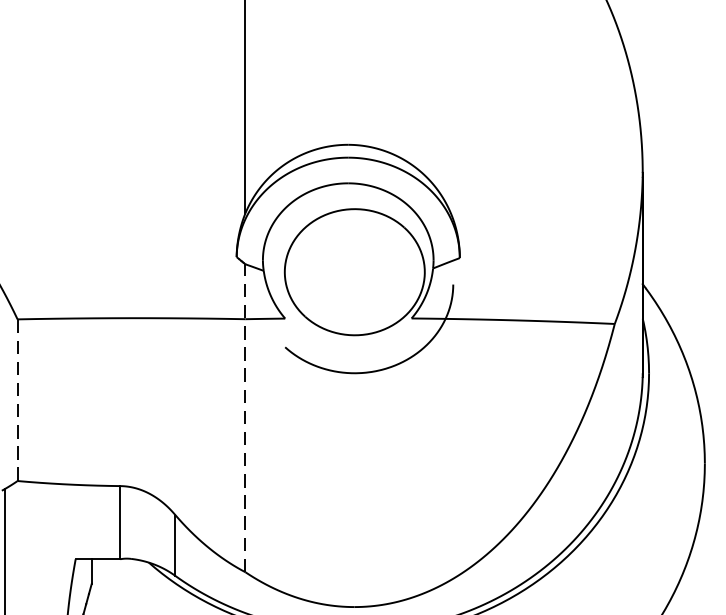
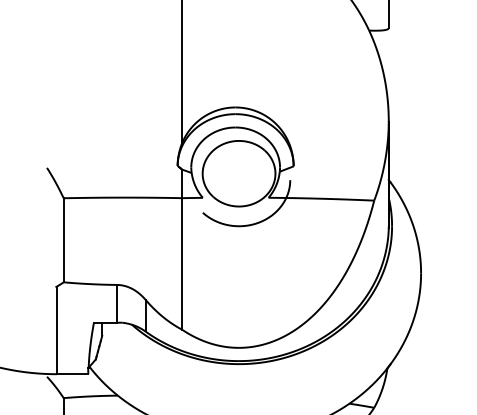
line: (17, 400) -> (63, 240), dashed -> solid
line: (246, 417) -> (182, 249), dashed -> solid

